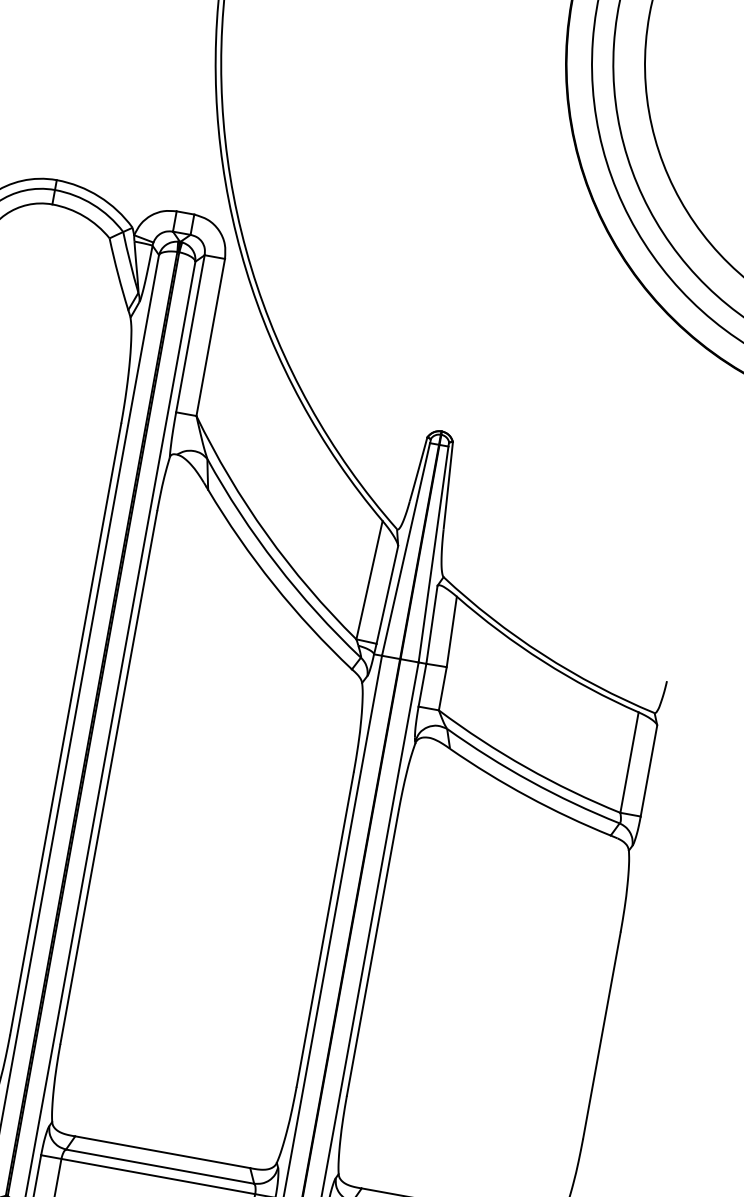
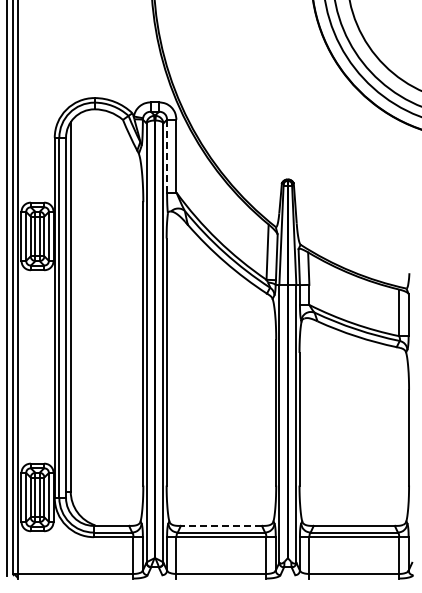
line: (191, 332) -> (167, 155), solid -> dashed
line: (163, 1151) -> (221, 525), solid -> dashed

